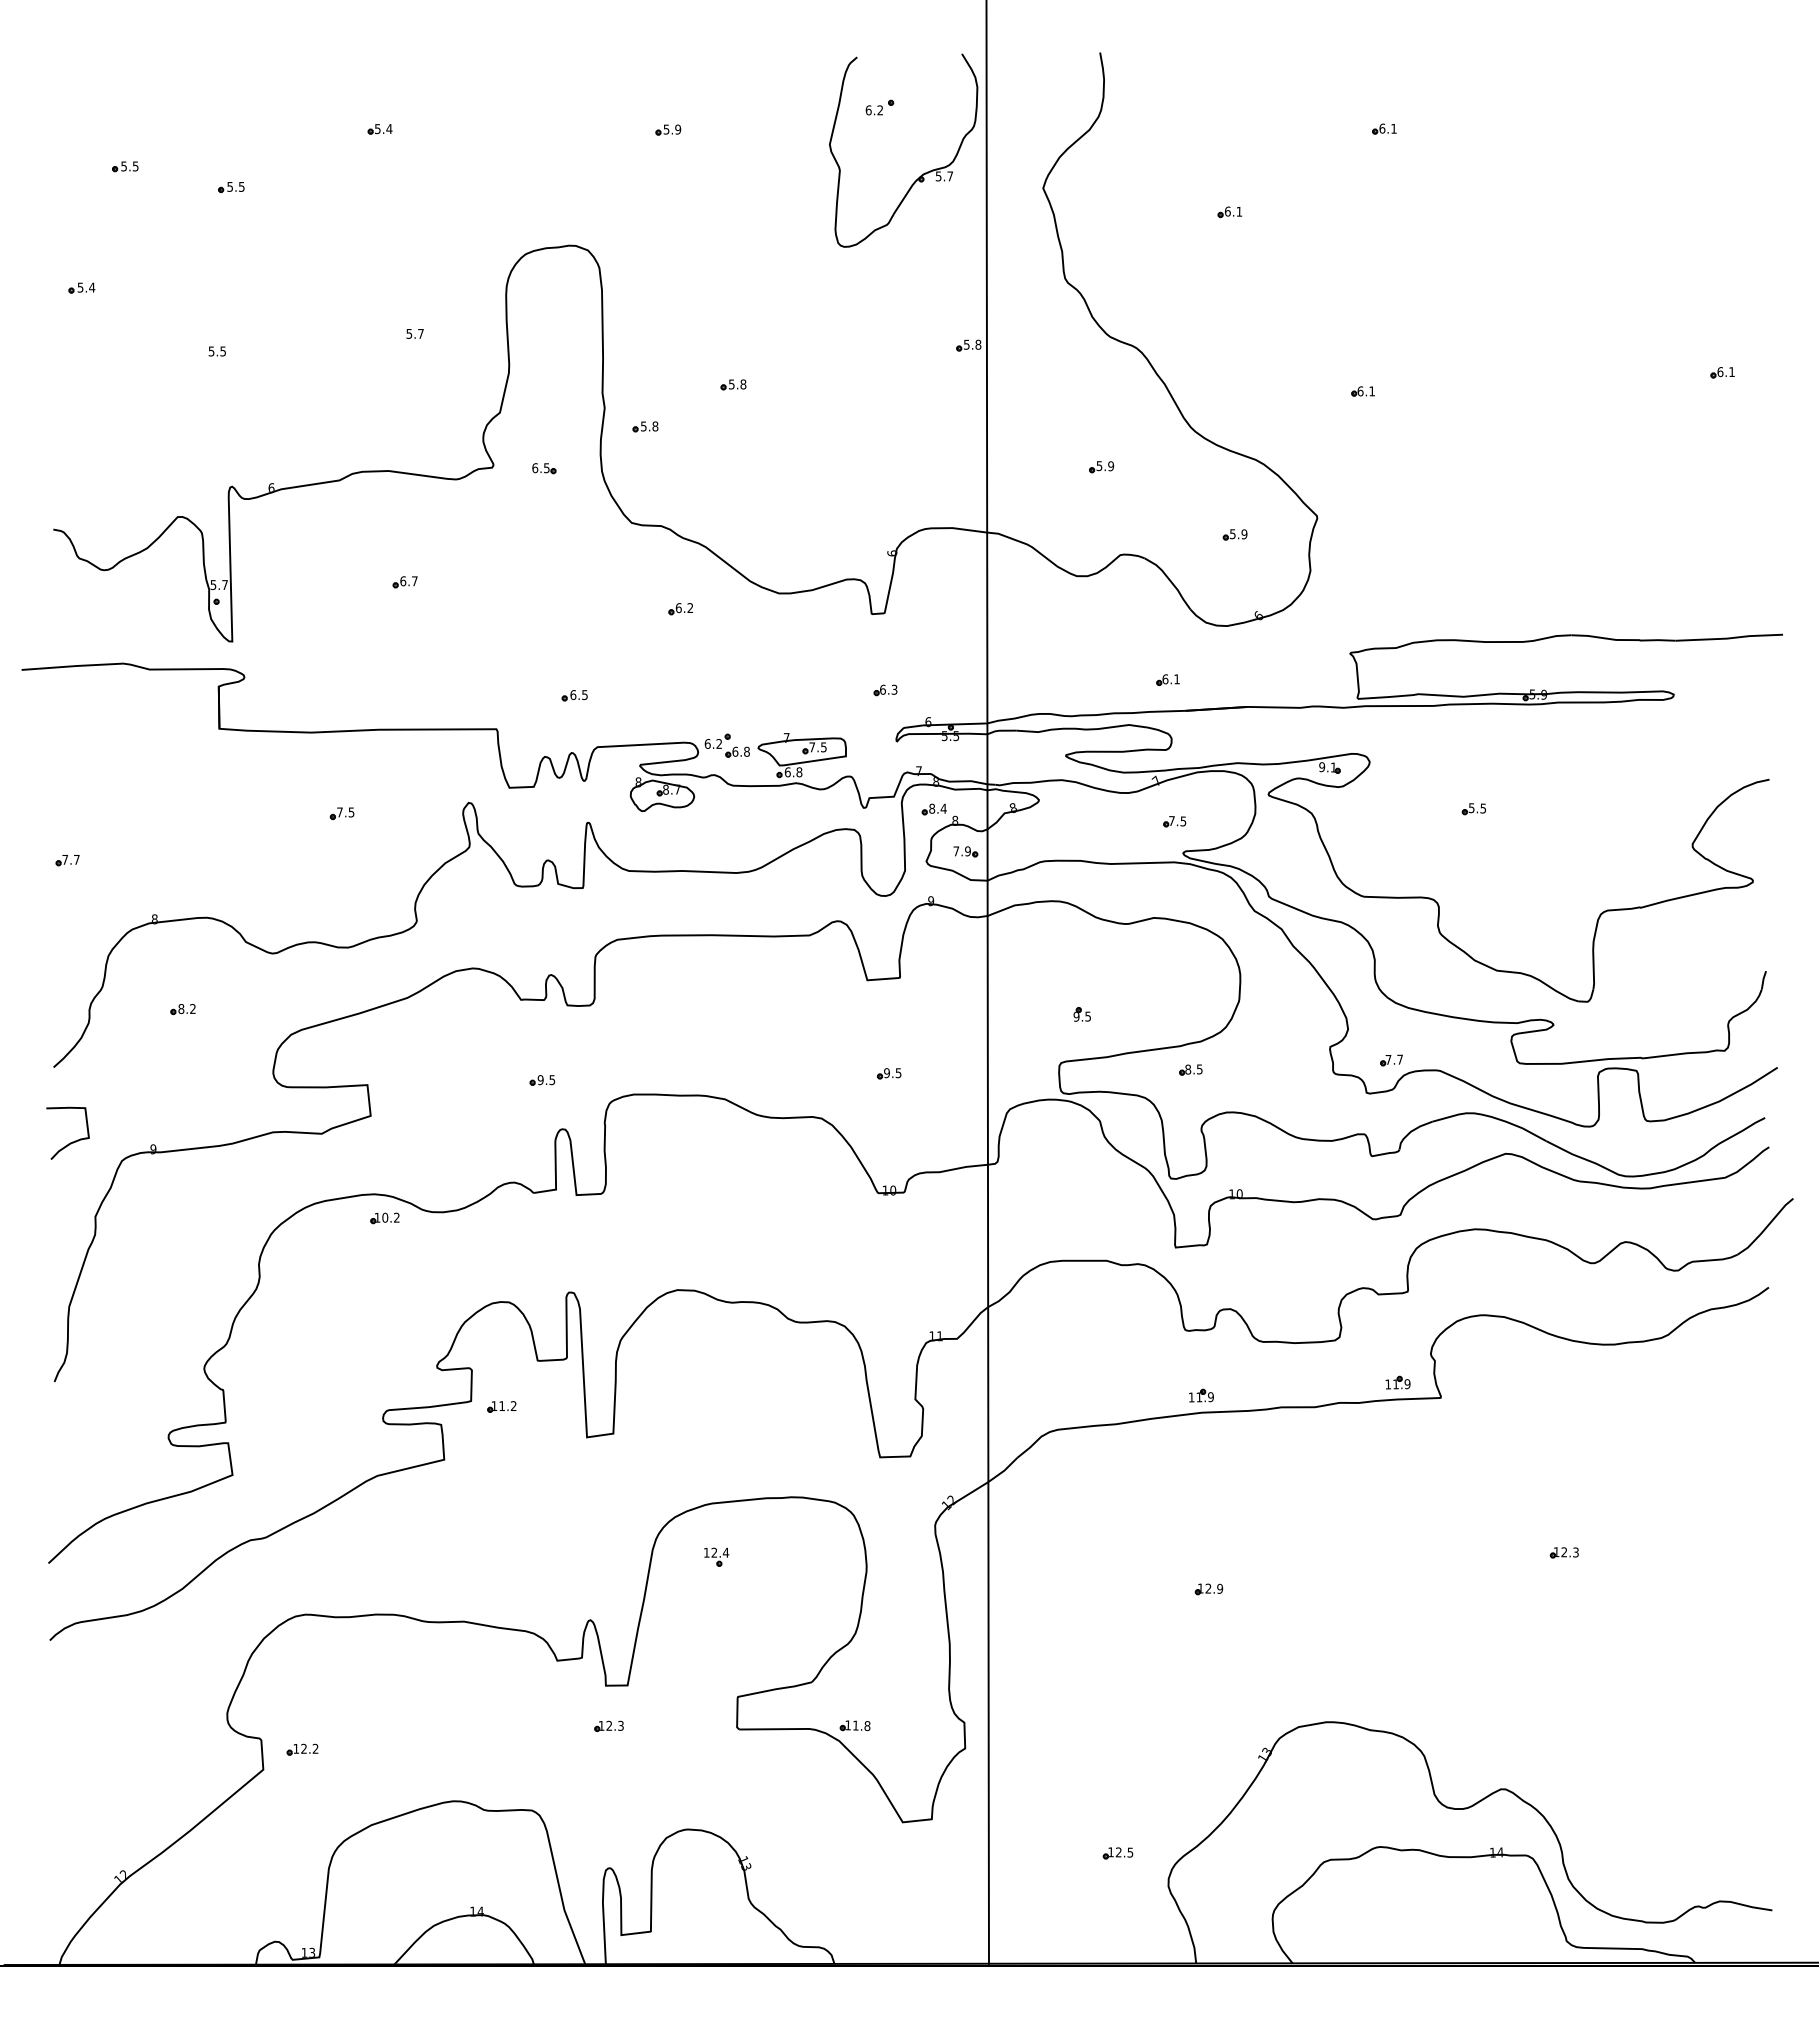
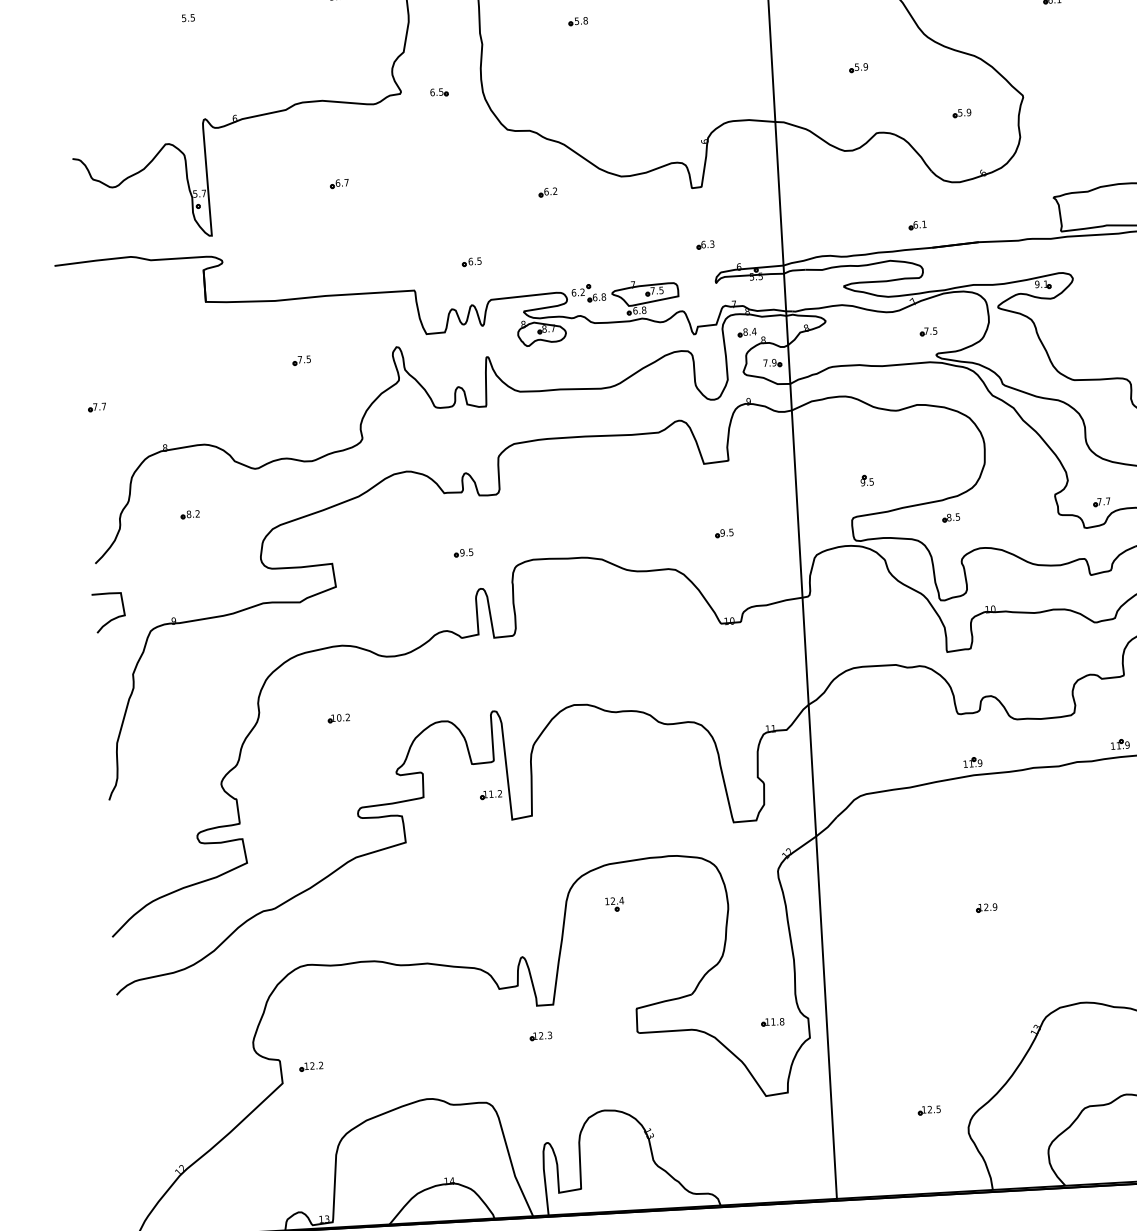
part: (645, 426) -> (513, 56), removed
part: (384, 1218) -> (338, 718), moved
part: (501, 1406) -> (490, 794), moved
part: (854, 1725) -> (772, 1021), moved

